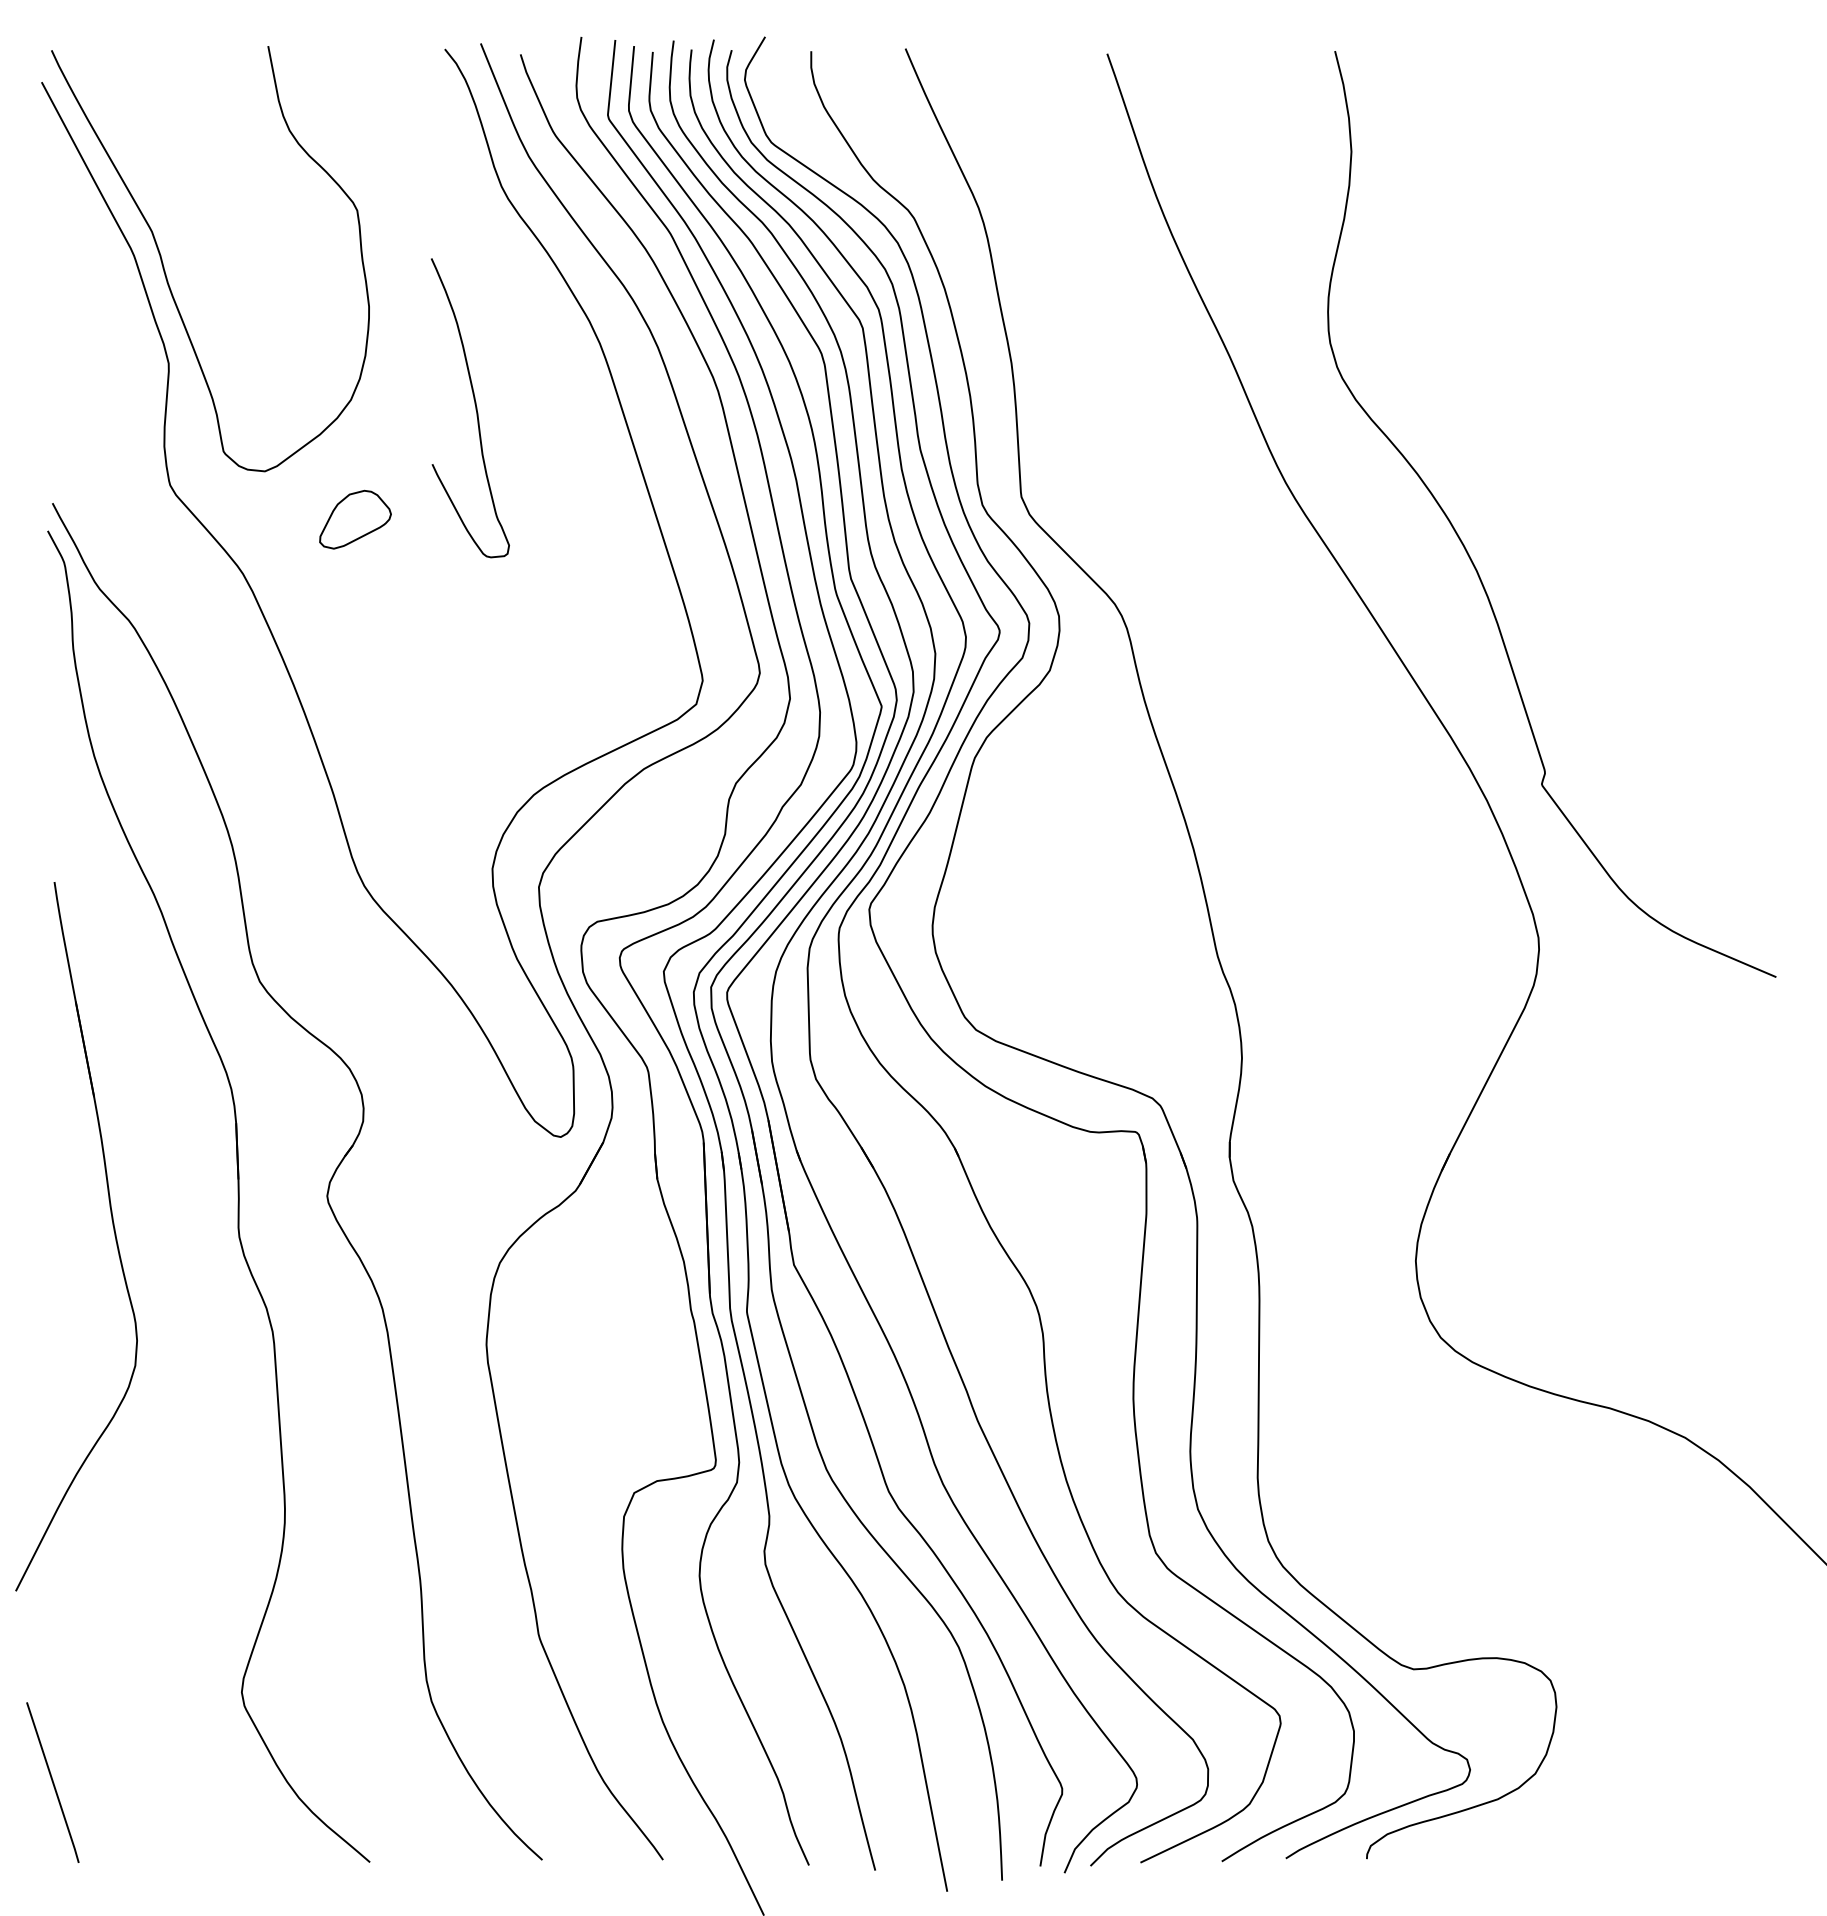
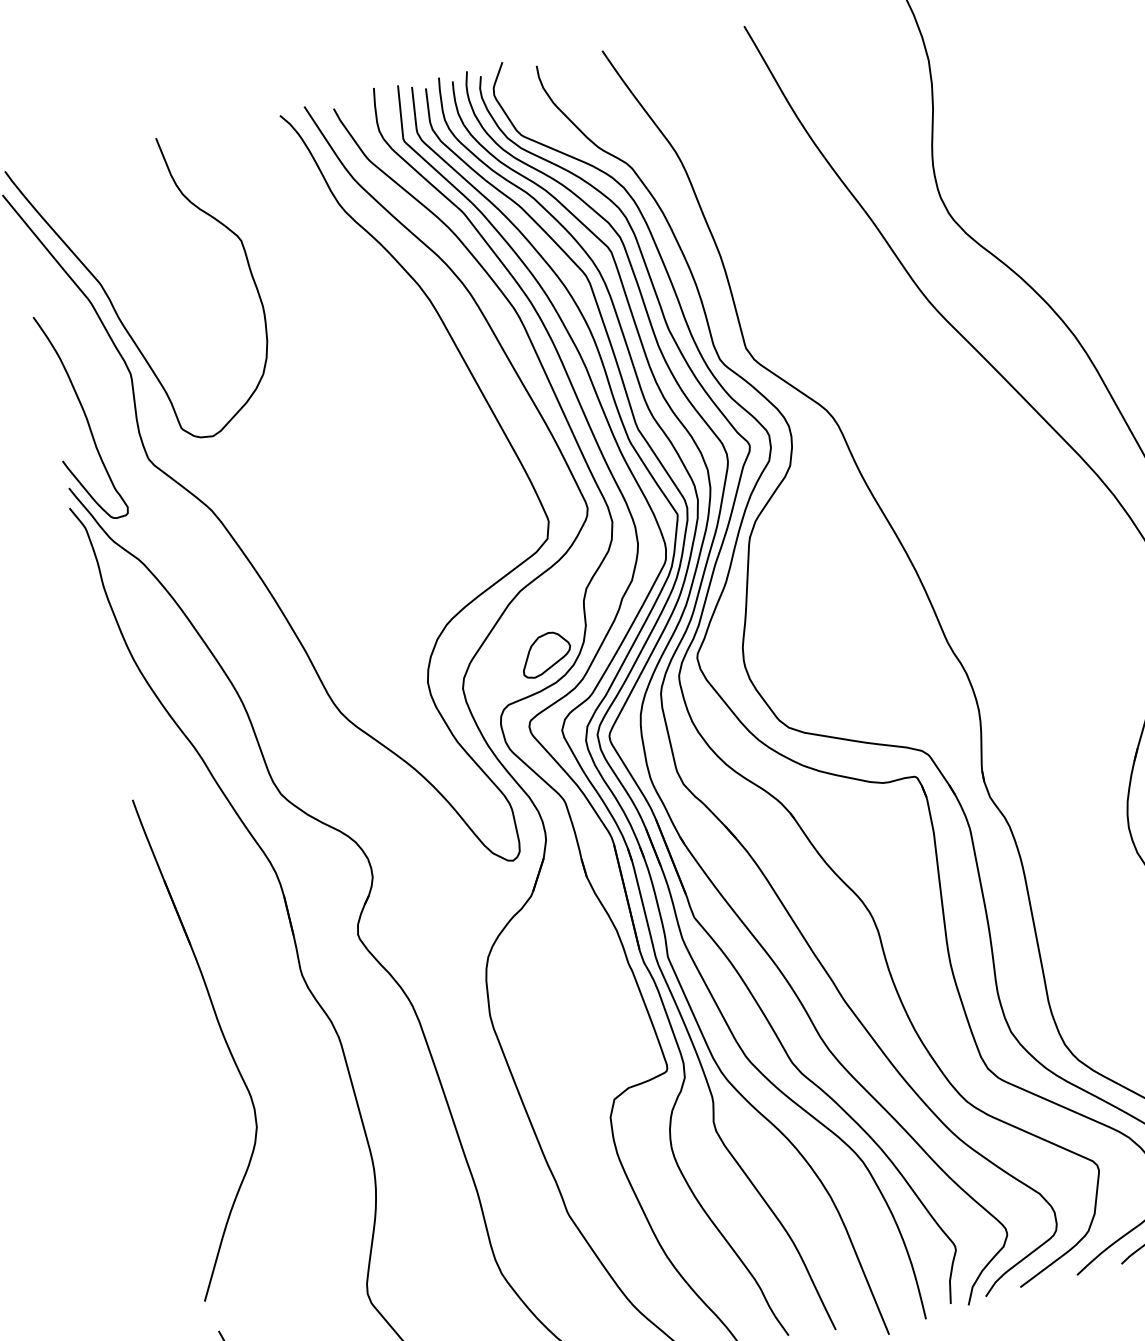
curve: (475, 408) -> (85, 416), moved
part: (355, 519) -> (546, 654), moved
part: (113, 1231) -> (222, 1036), moved

